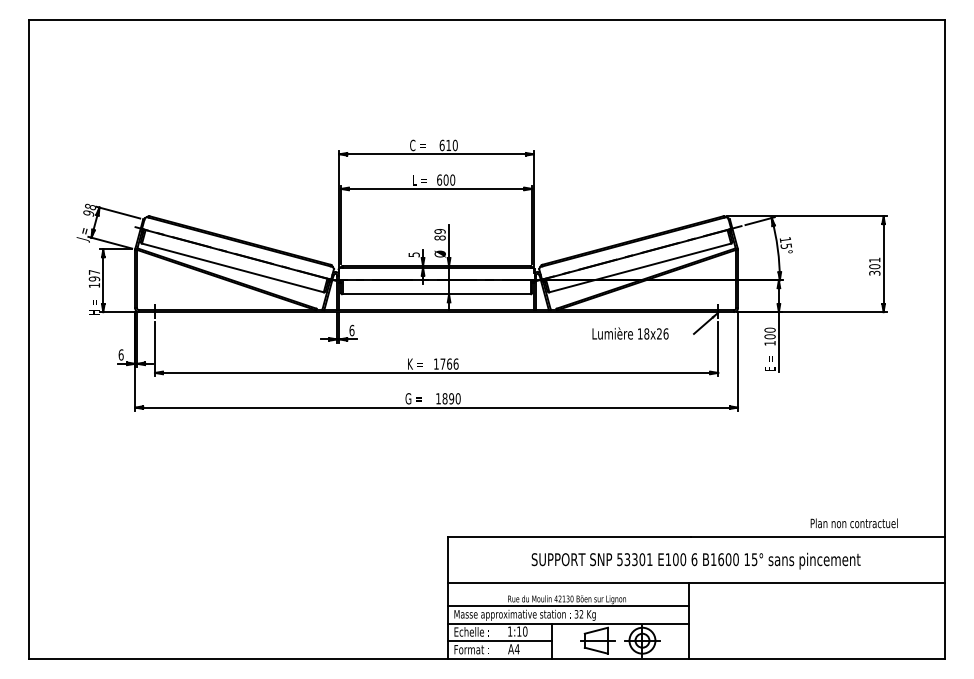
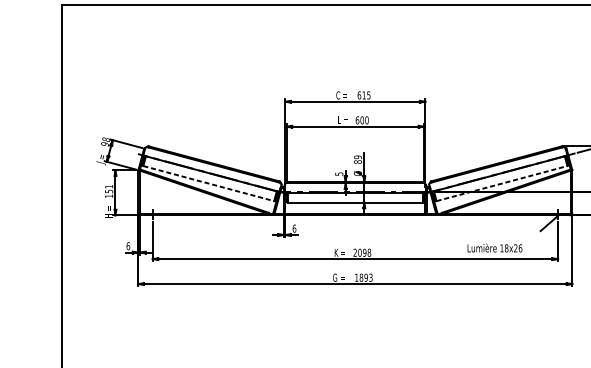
text: (454, 145) -> (368, 95), 610 -> 615
line: (640, 267) -> (502, 183), solid -> dashed
line: (233, 268) -> (209, 183), solid -> dashed
text: (93, 275) -> (108, 189), 197 -> 151
text: (630, 333) -> (494, 248), moved
text: (446, 363) -> (362, 252), 1766 -> 2098
text: (457, 398) -> (370, 277), 1890 -> 1893

